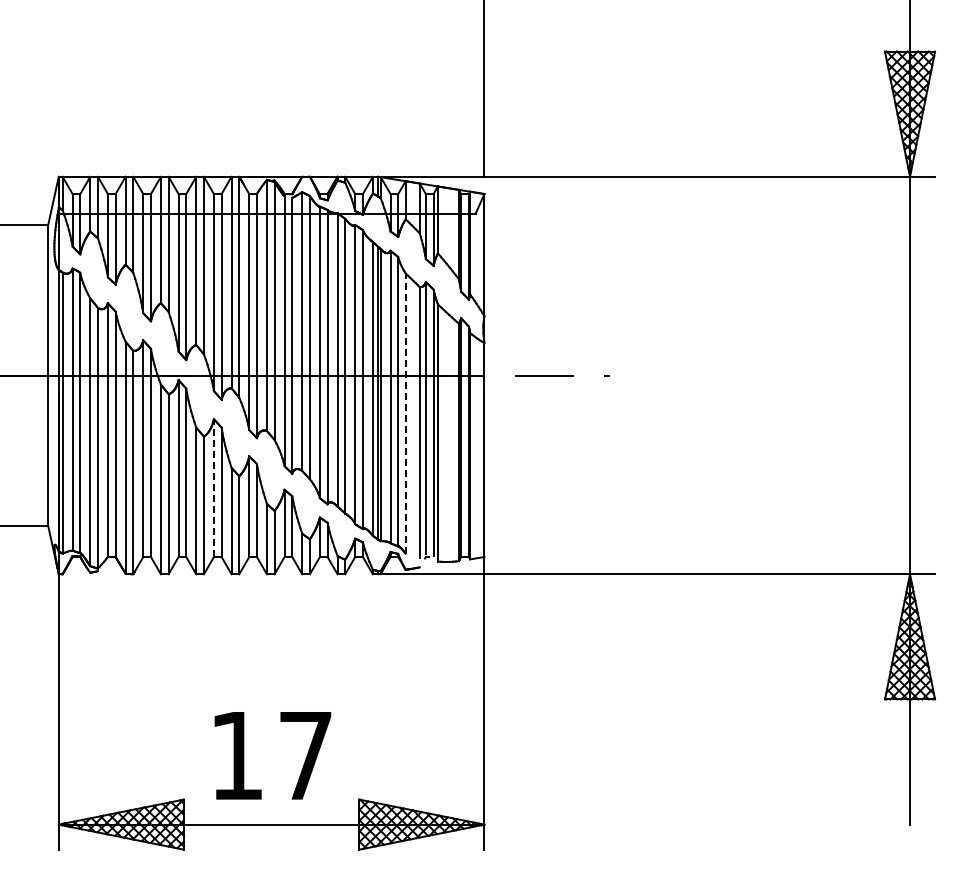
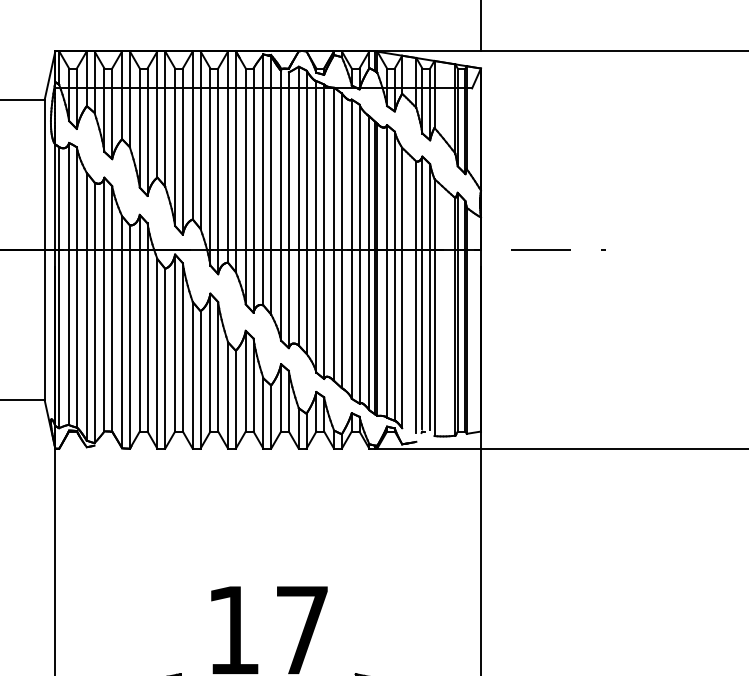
line: (405, 413) -> (402, 288), dashed -> solid
line: (213, 488) -> (210, 363), dashed -> solid

